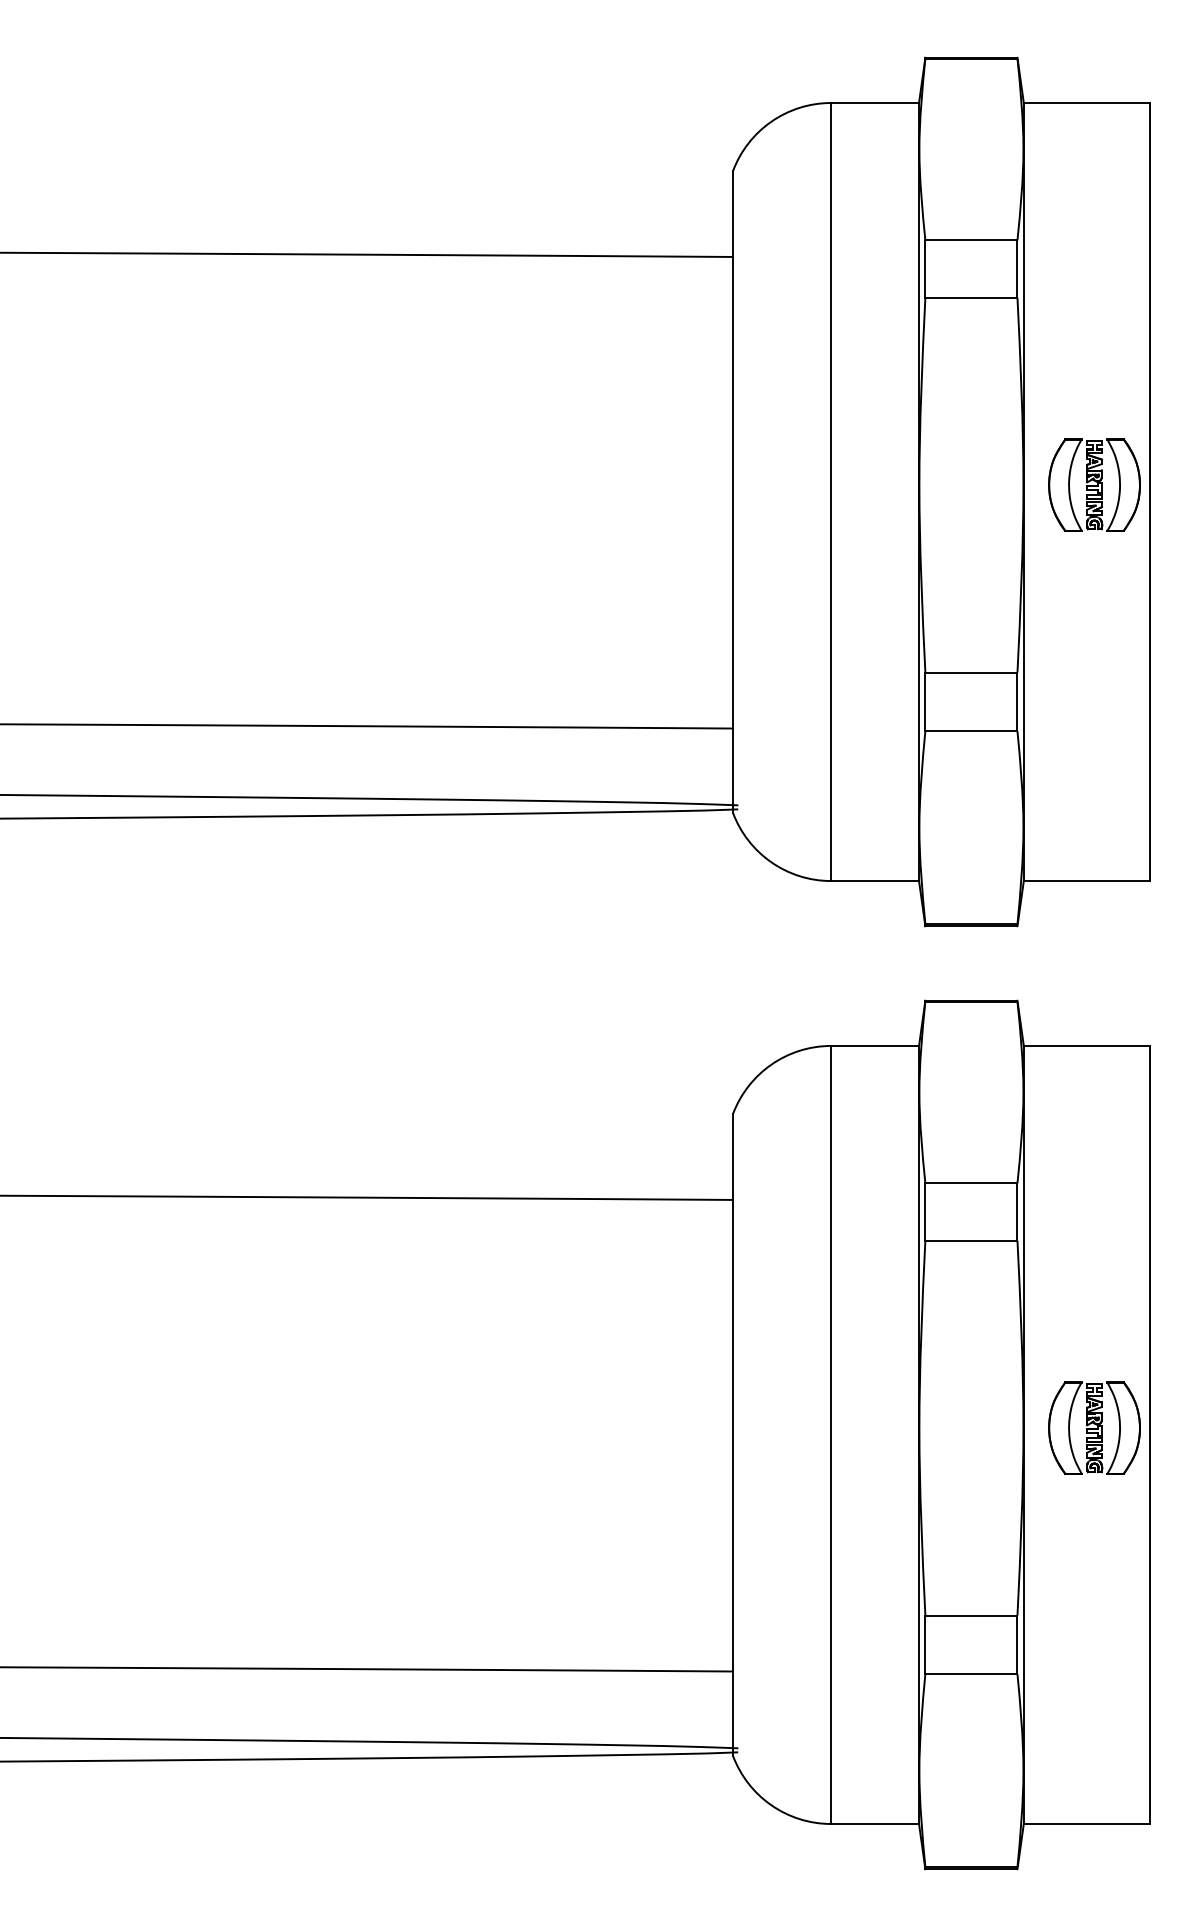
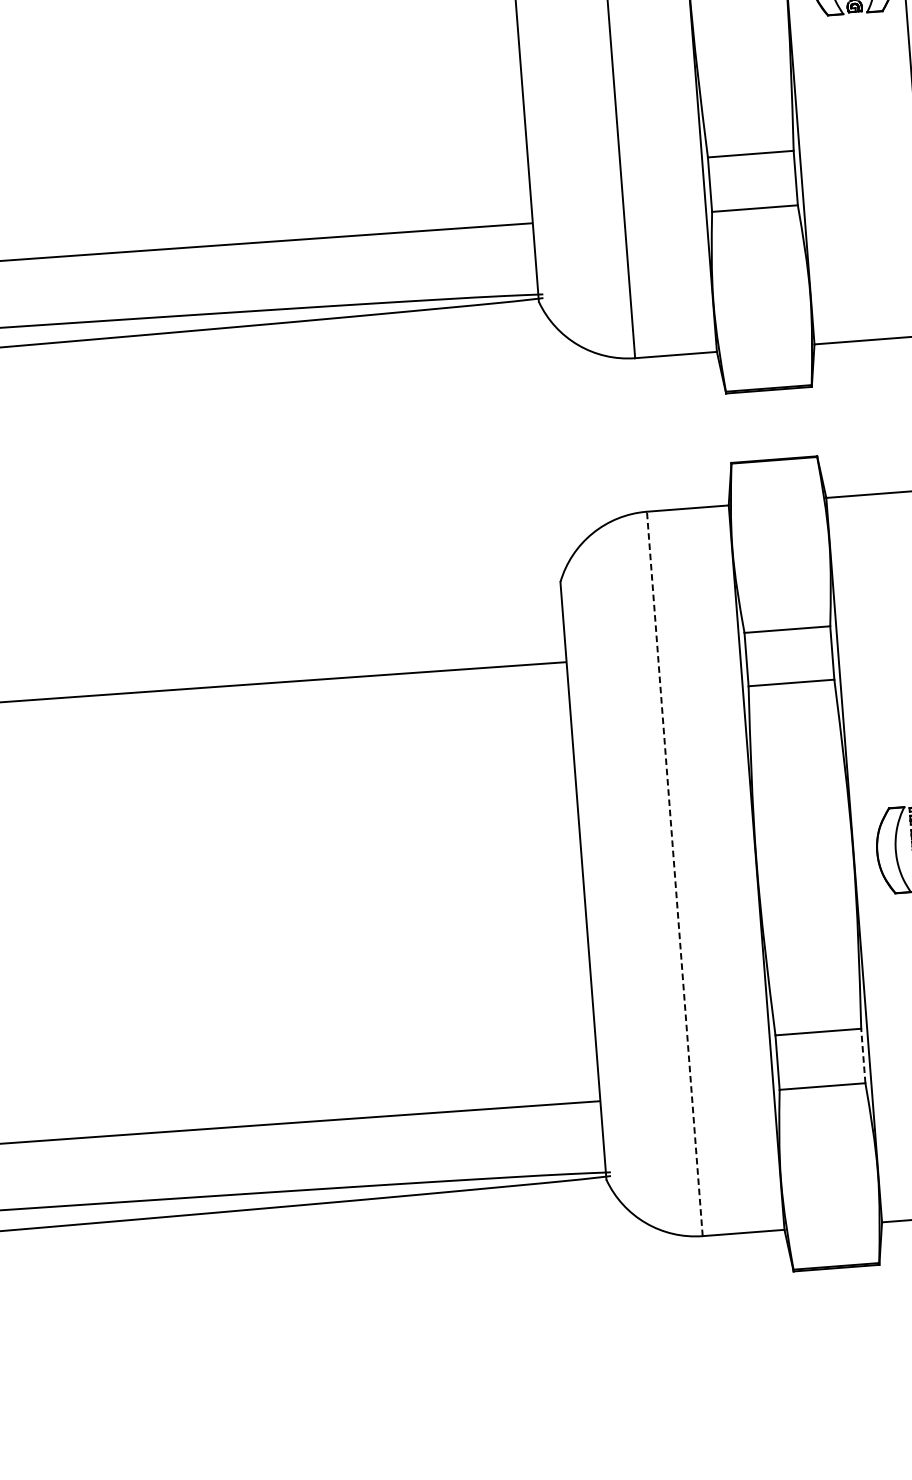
line: (831, 1434) -> (675, 873), solid -> dashed
line: (1017, 1644) -> (863, 1055), solid -> dashed

